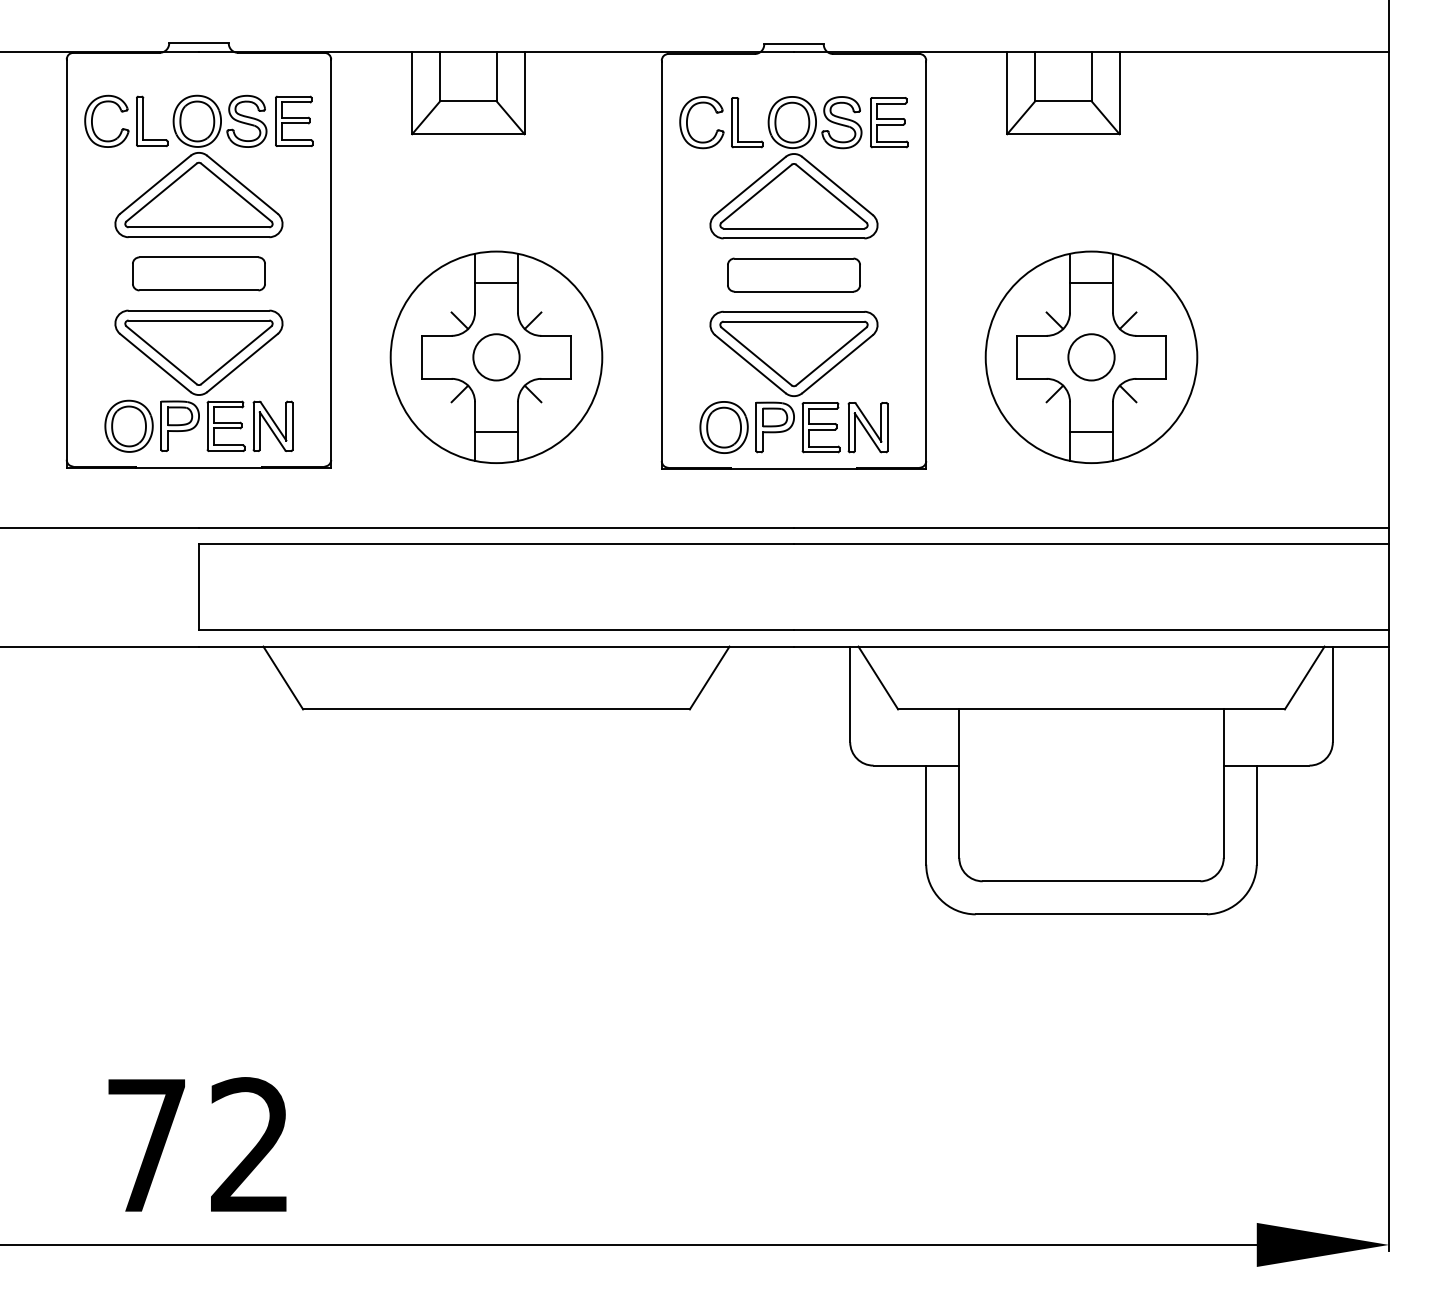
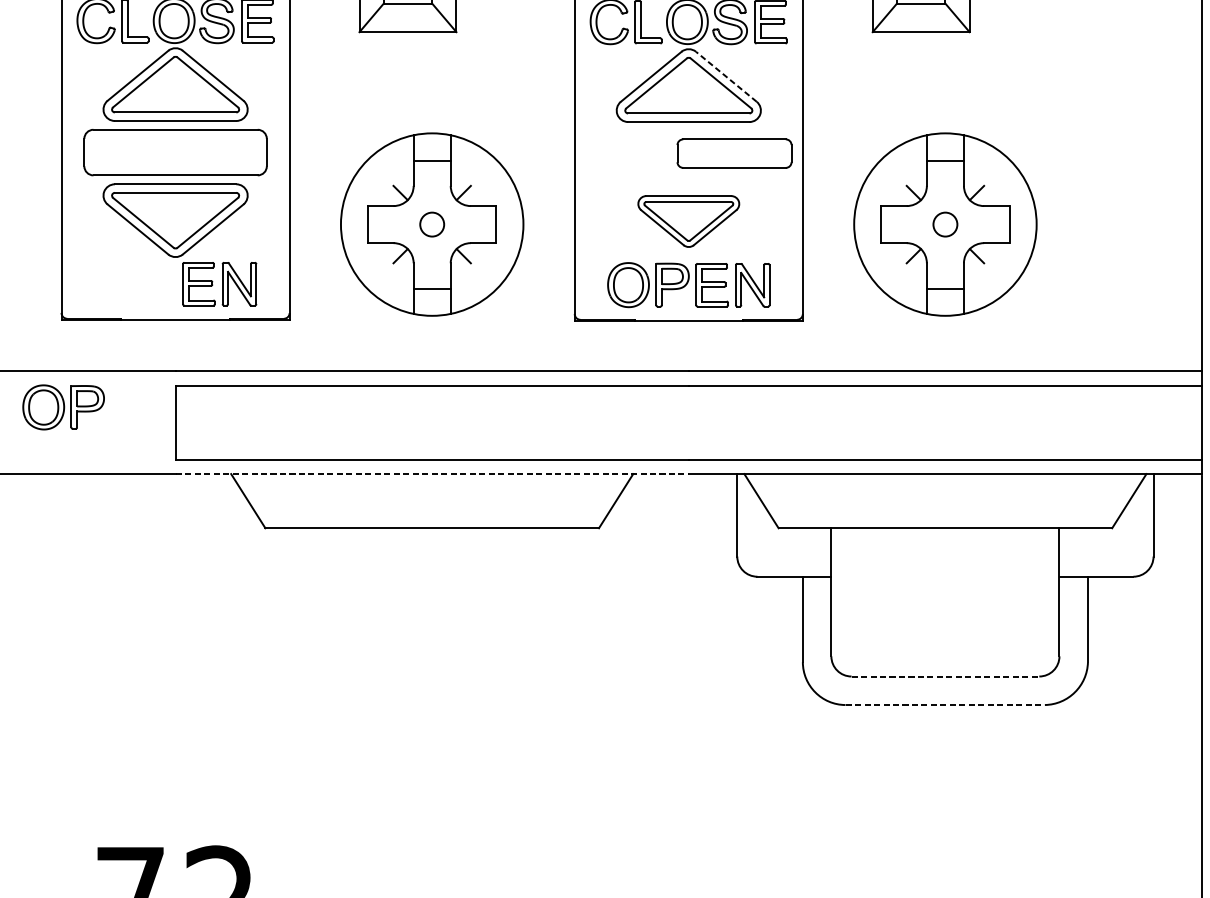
line: (837, 186) -> (726, 77), solid -> dashed
part: (198, 273) -> (175, 152), size x1.6
part: (793, 274) -> (734, 153), moved
part: (793, 353) -> (688, 221), size x0.7
circle: (496, 357) -> (432, 224), size x0.6
circle: (1091, 357) -> (945, 224), size x0.6
part: (151, 425) -> (63, 406), moved
line: (496, 646) -> (432, 473), solid -> dashed
line: (1091, 881) -> (945, 676), solid -> dashed
line: (1091, 914) -> (945, 705), solid -> dashed

